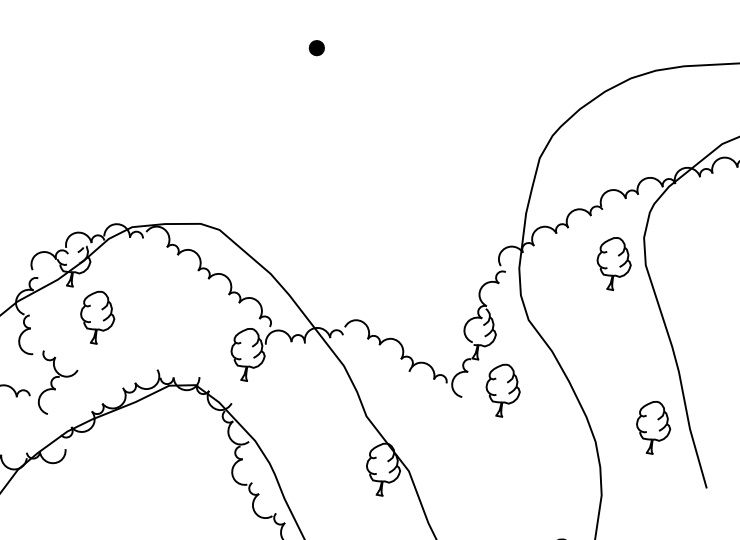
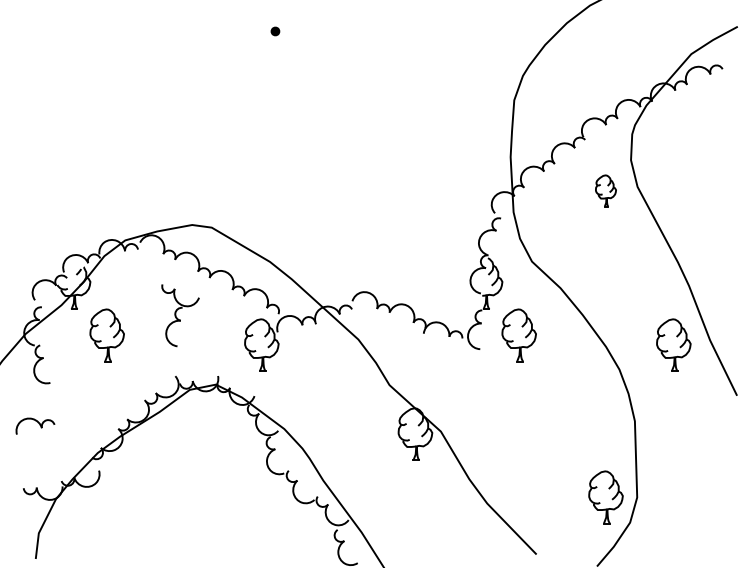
part: (316, 48) -> (275, 31), size x0.6
part: (613, 263) -> (605, 190), size x0.6
part: (56, 384) -> (180, 315), moved

